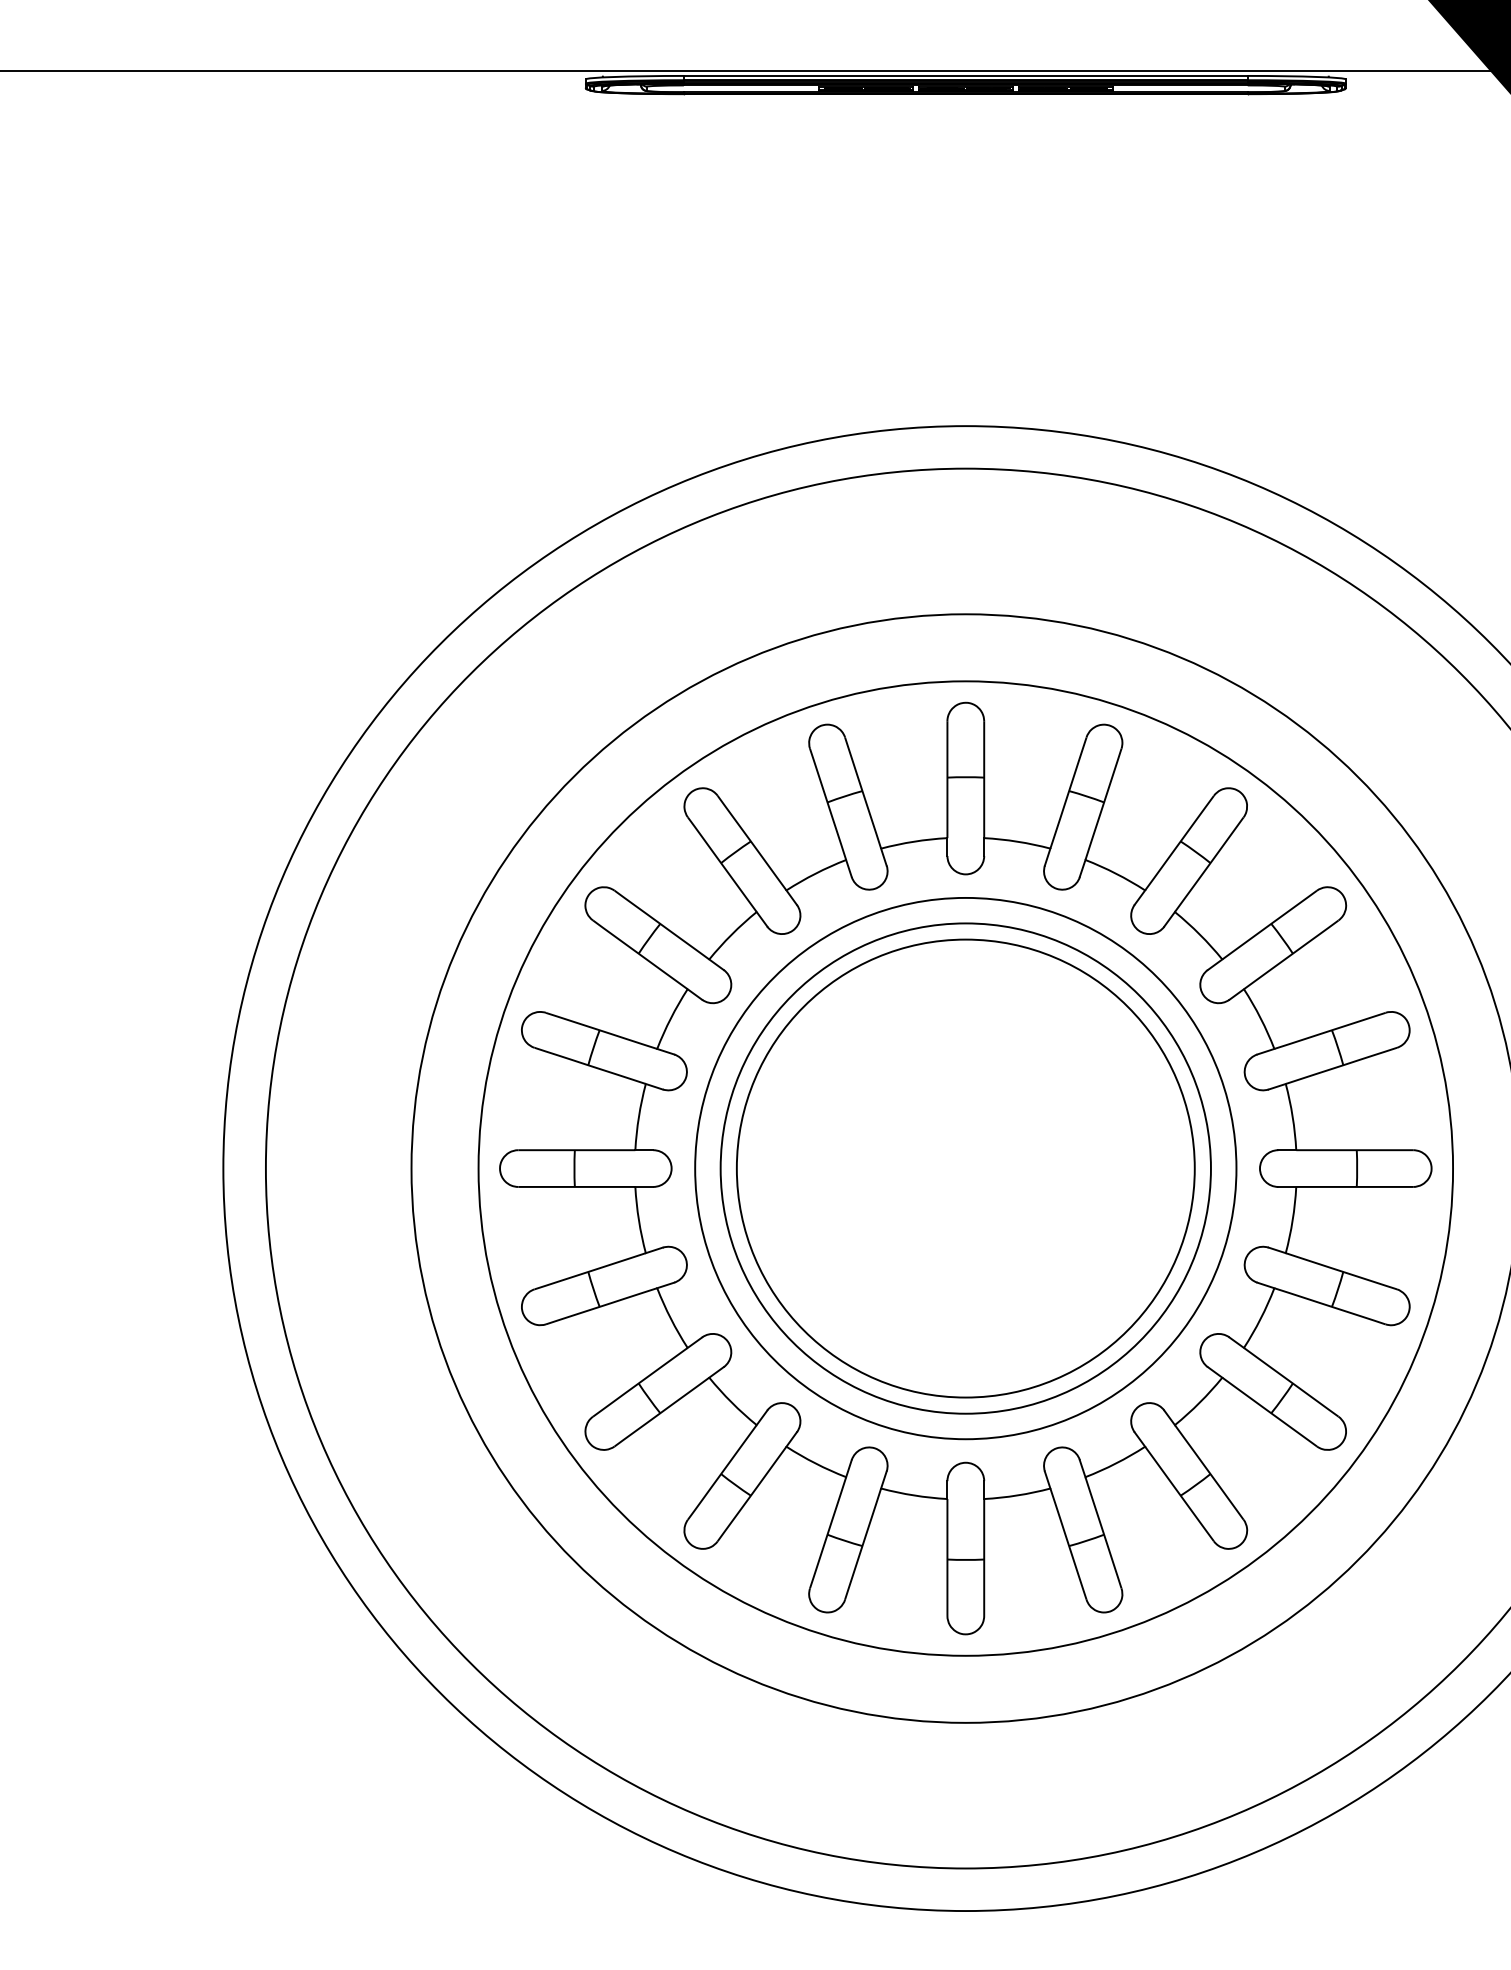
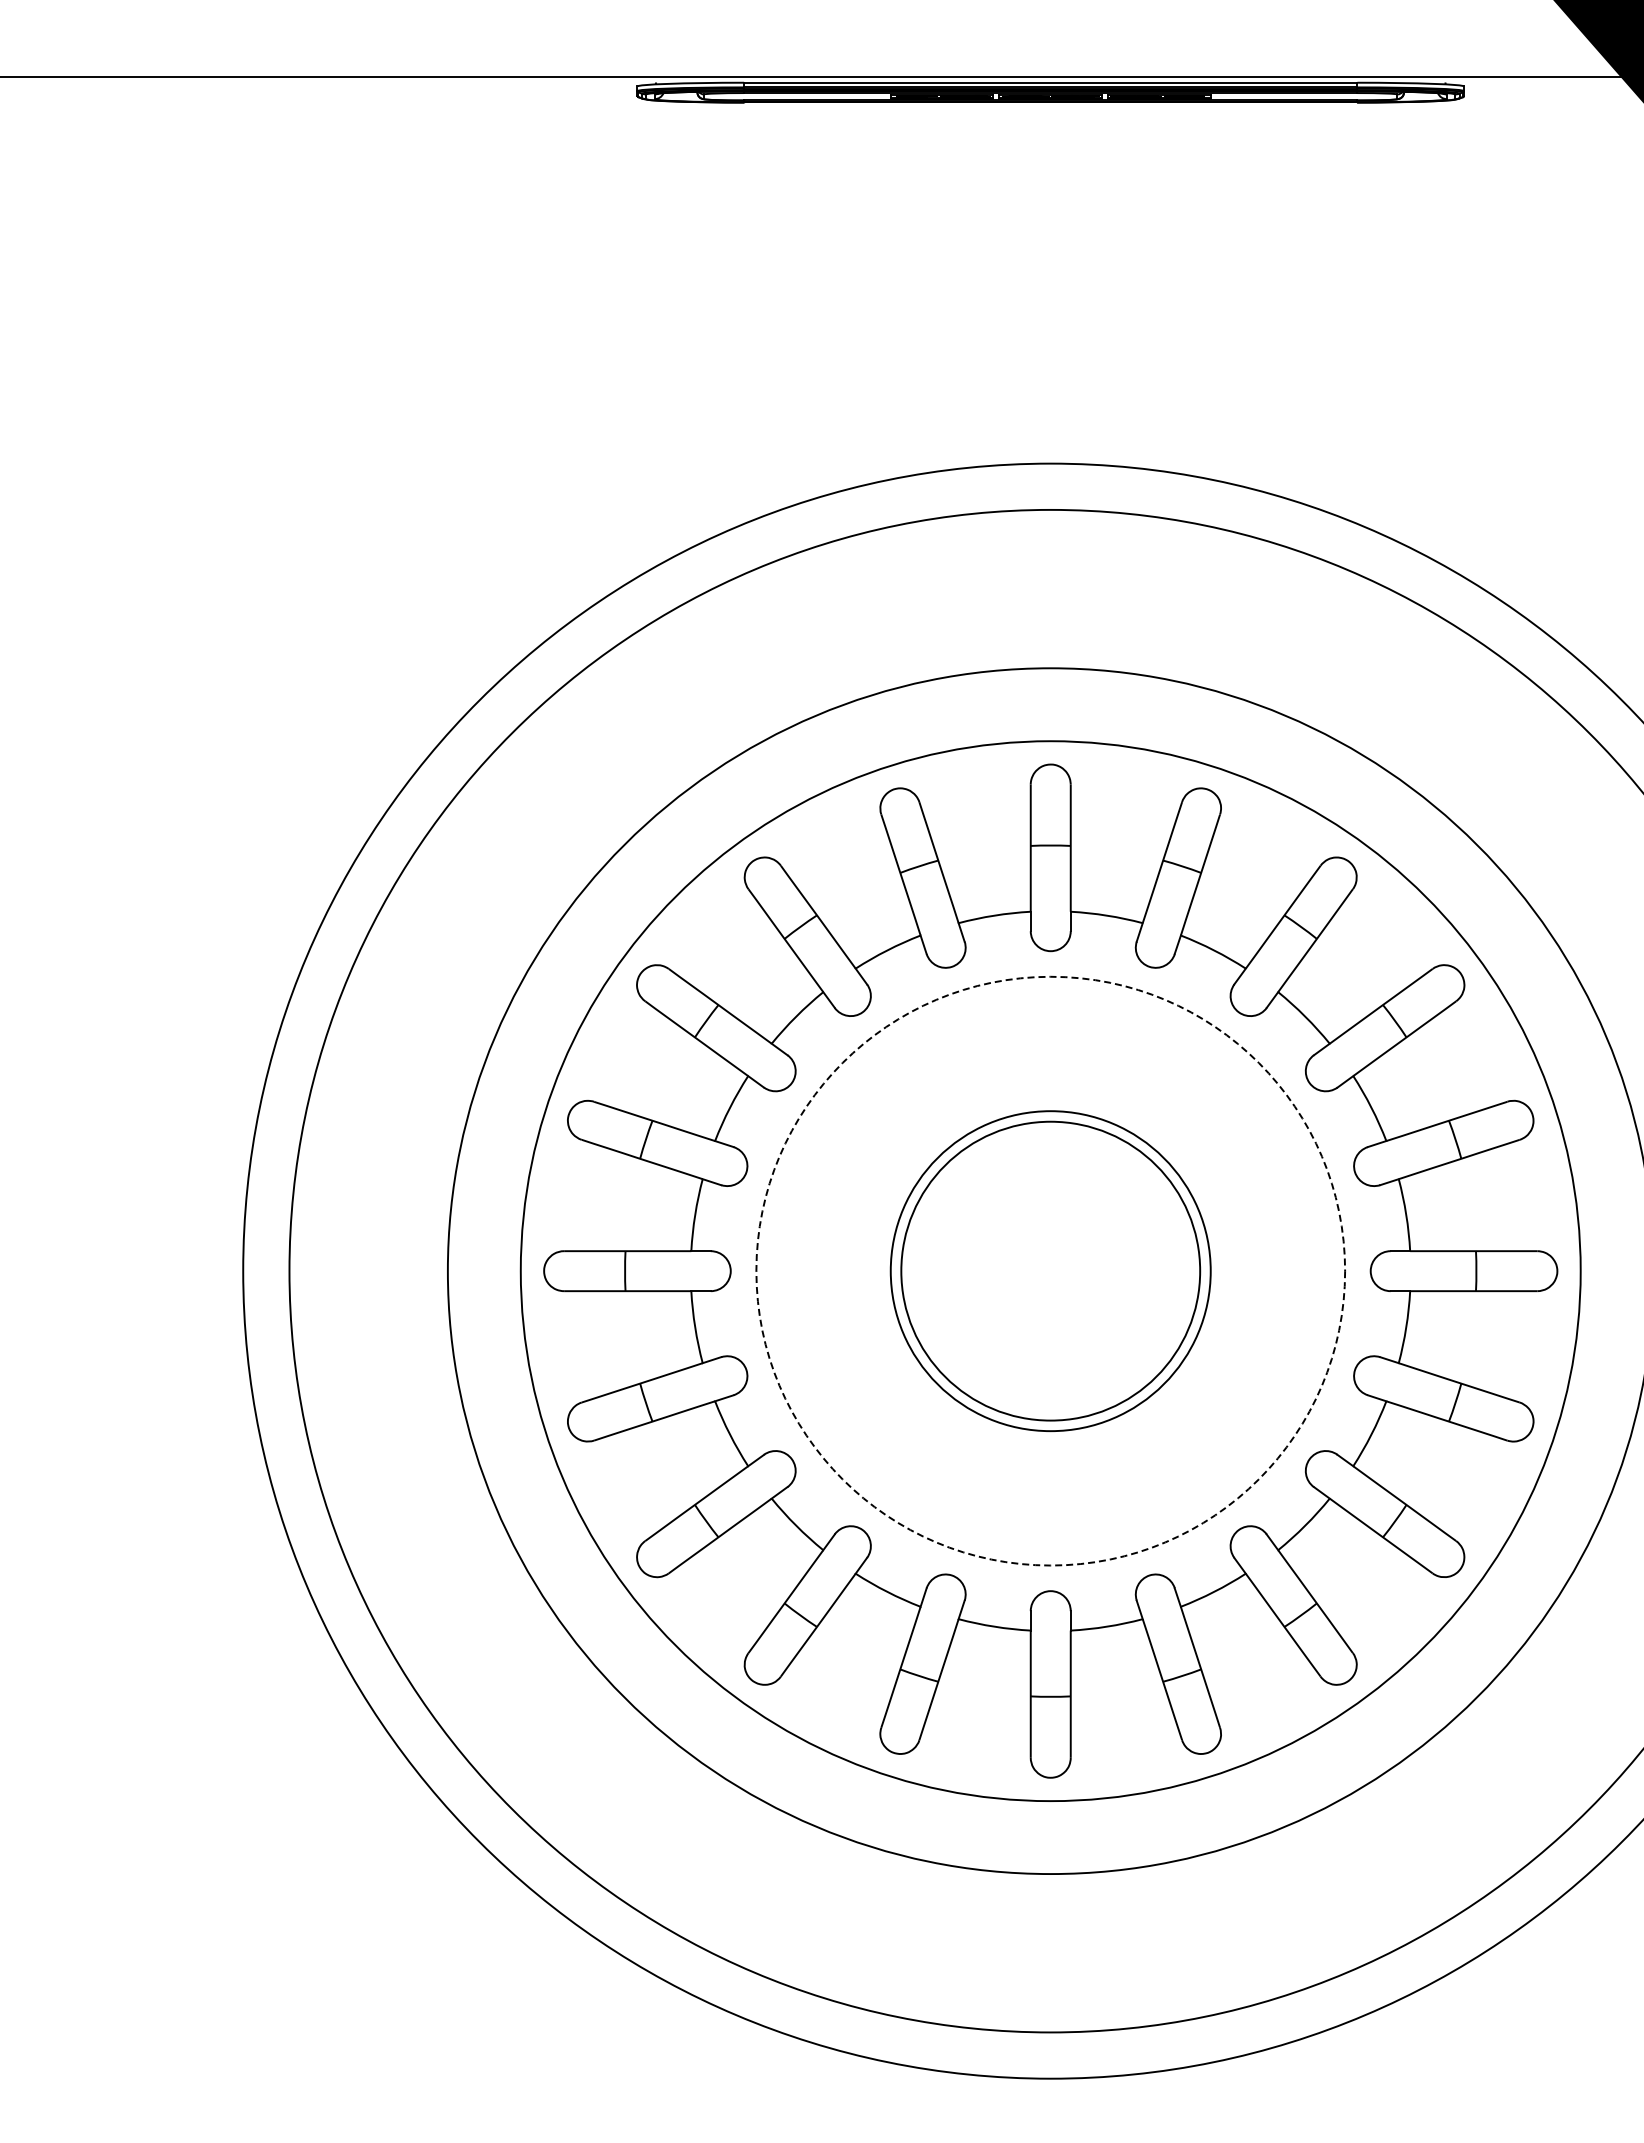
circle: (965, 1167) -> (1050, 1270), size x0.6
circle: (965, 1167) -> (1050, 1270), solid -> dashed
circle: (965, 1168) -> (1050, 1271), size x0.6

